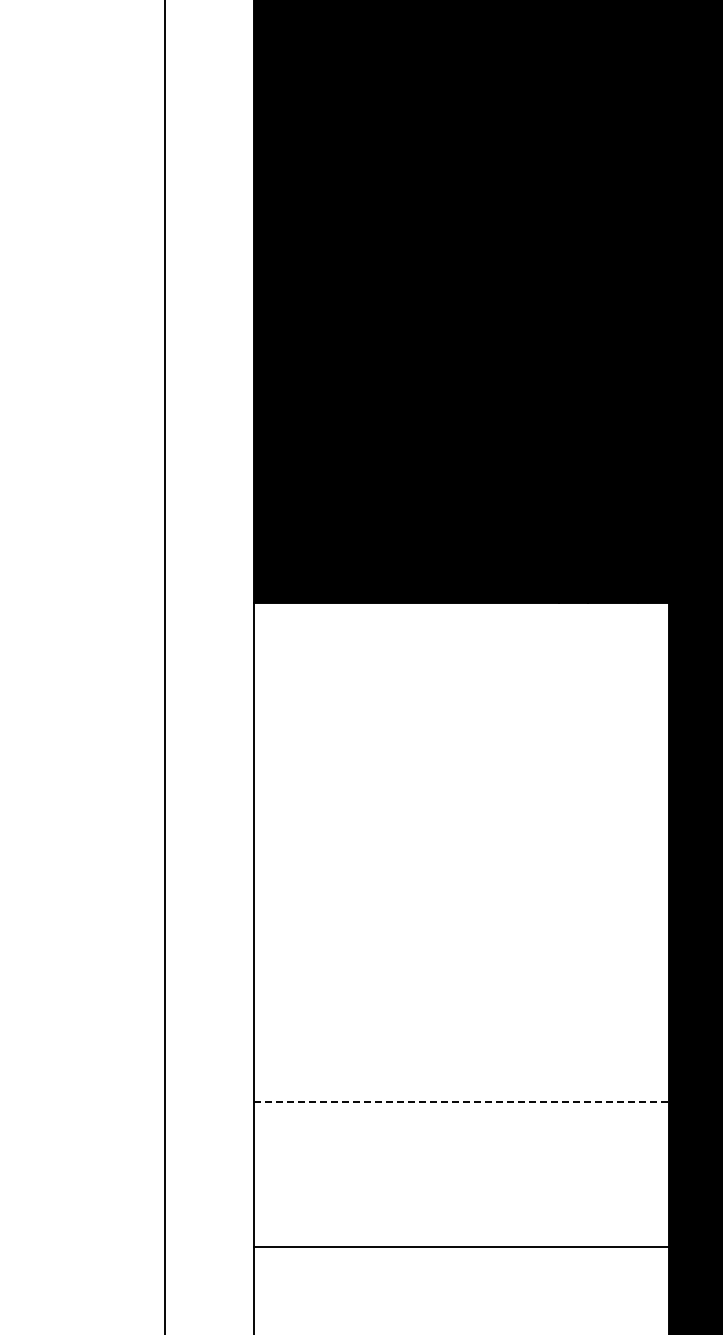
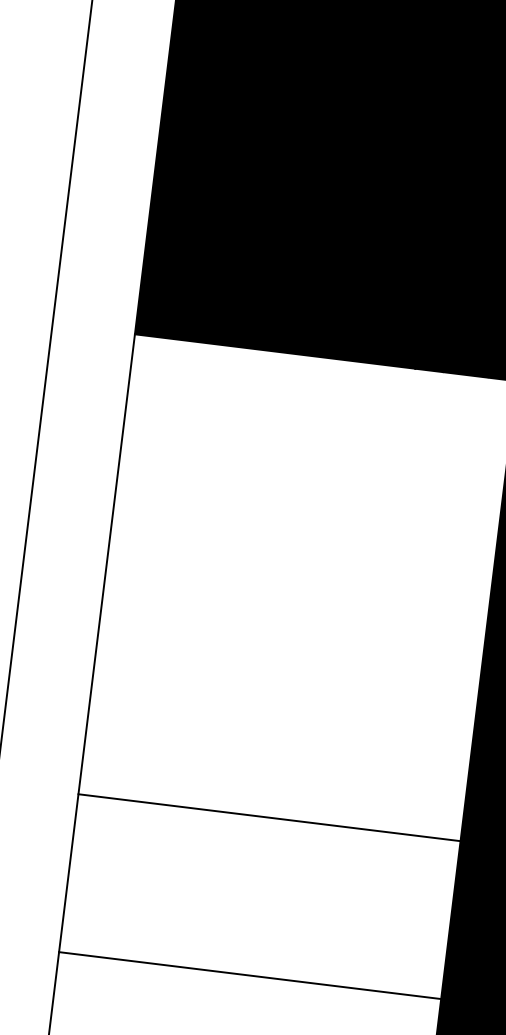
line: (462, 1101) -> (270, 817), dashed -> solid
line: (461, 1247) -> (250, 975), moved

